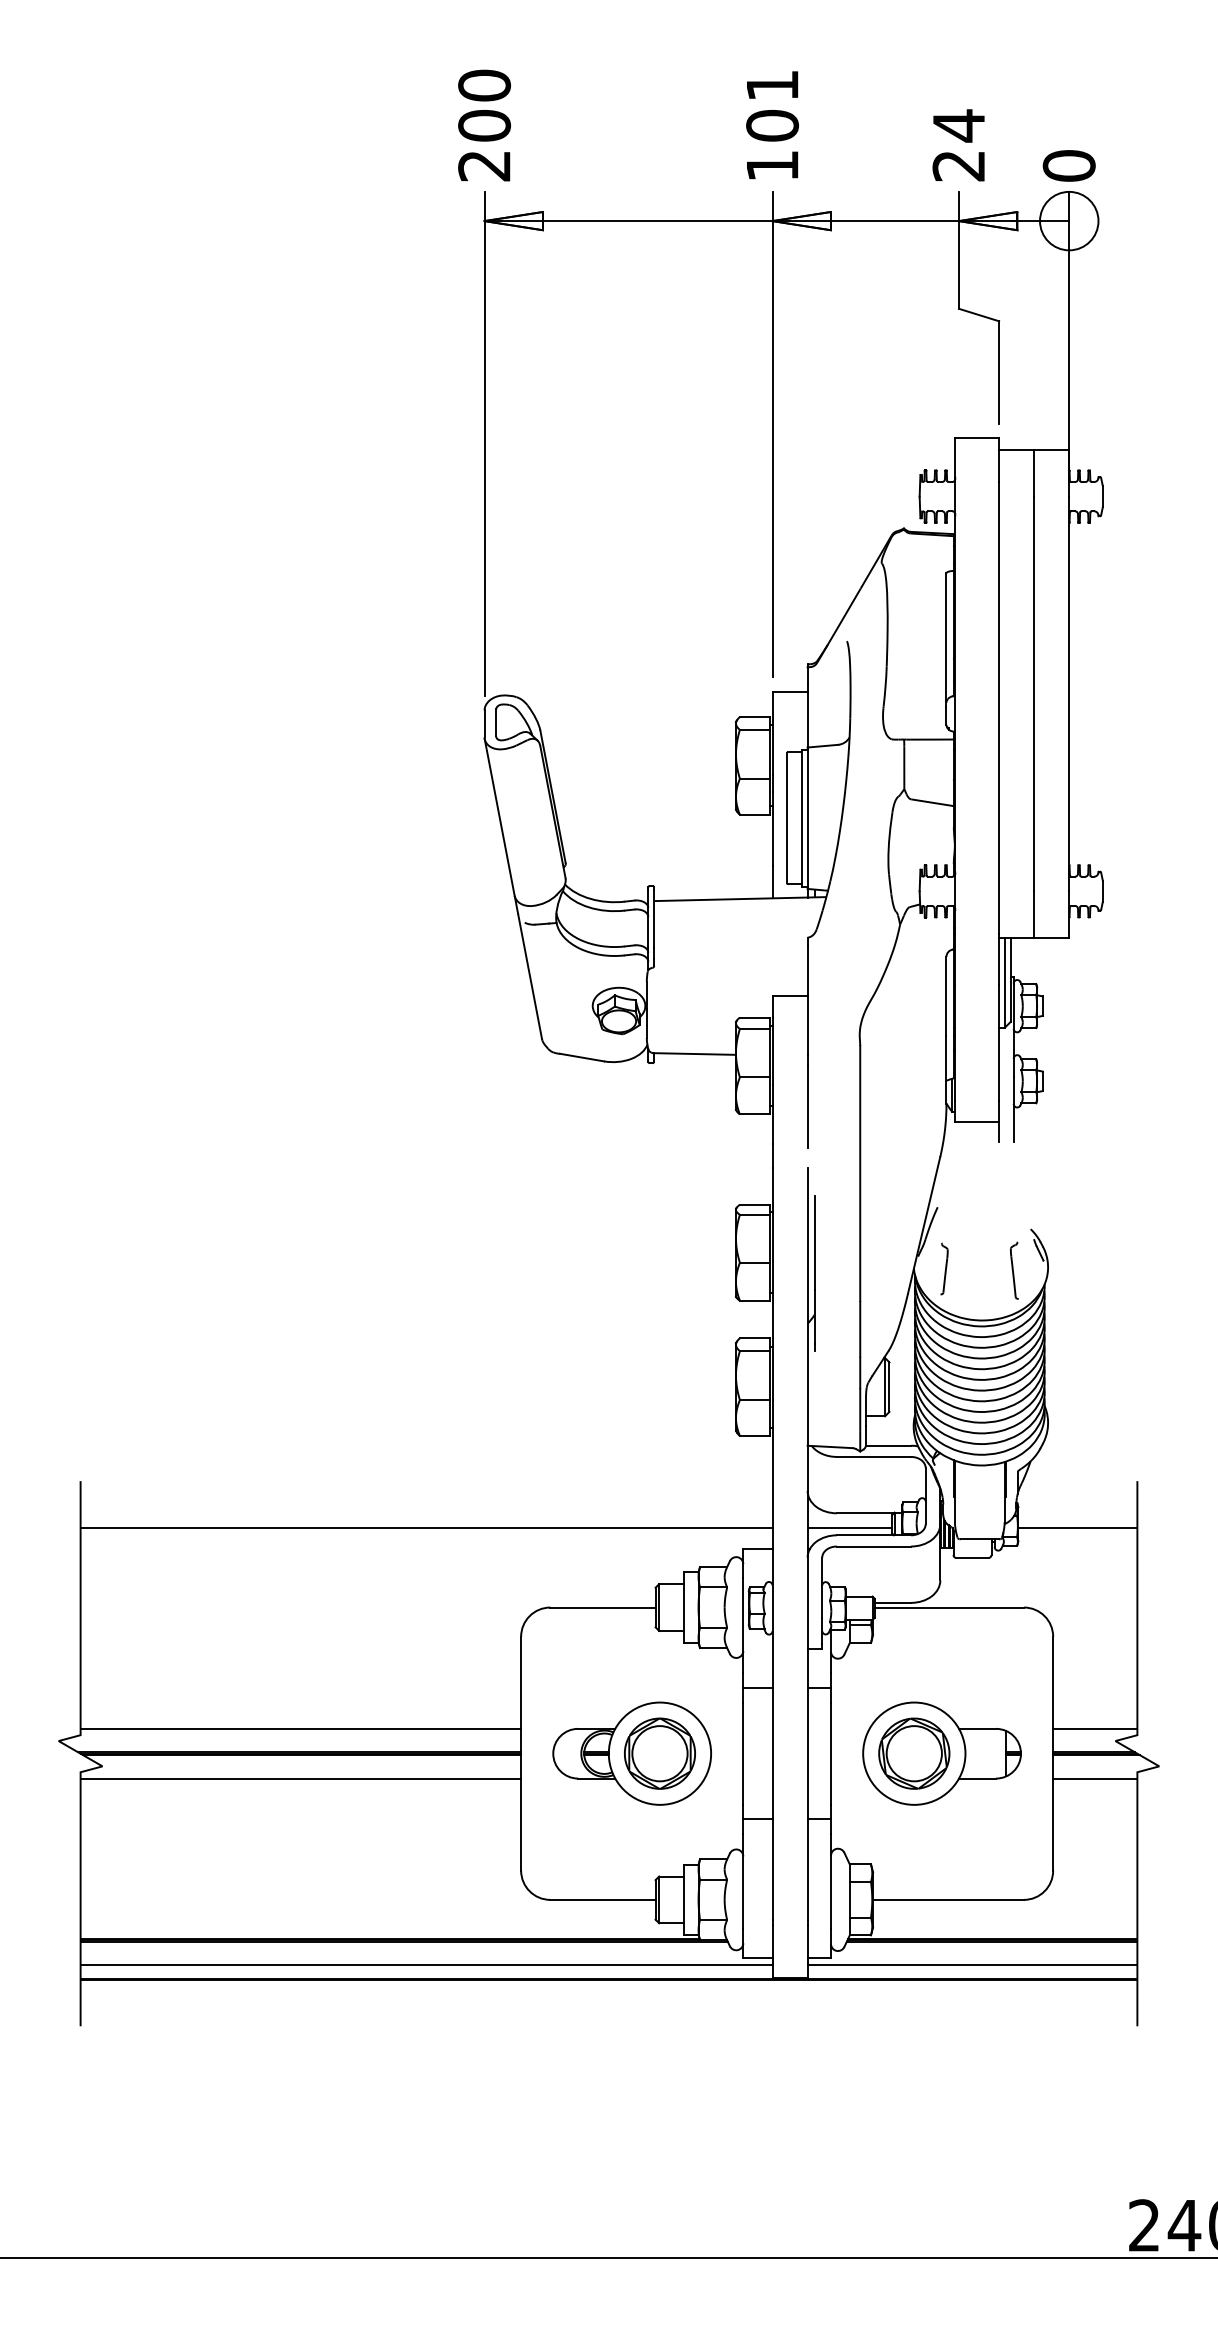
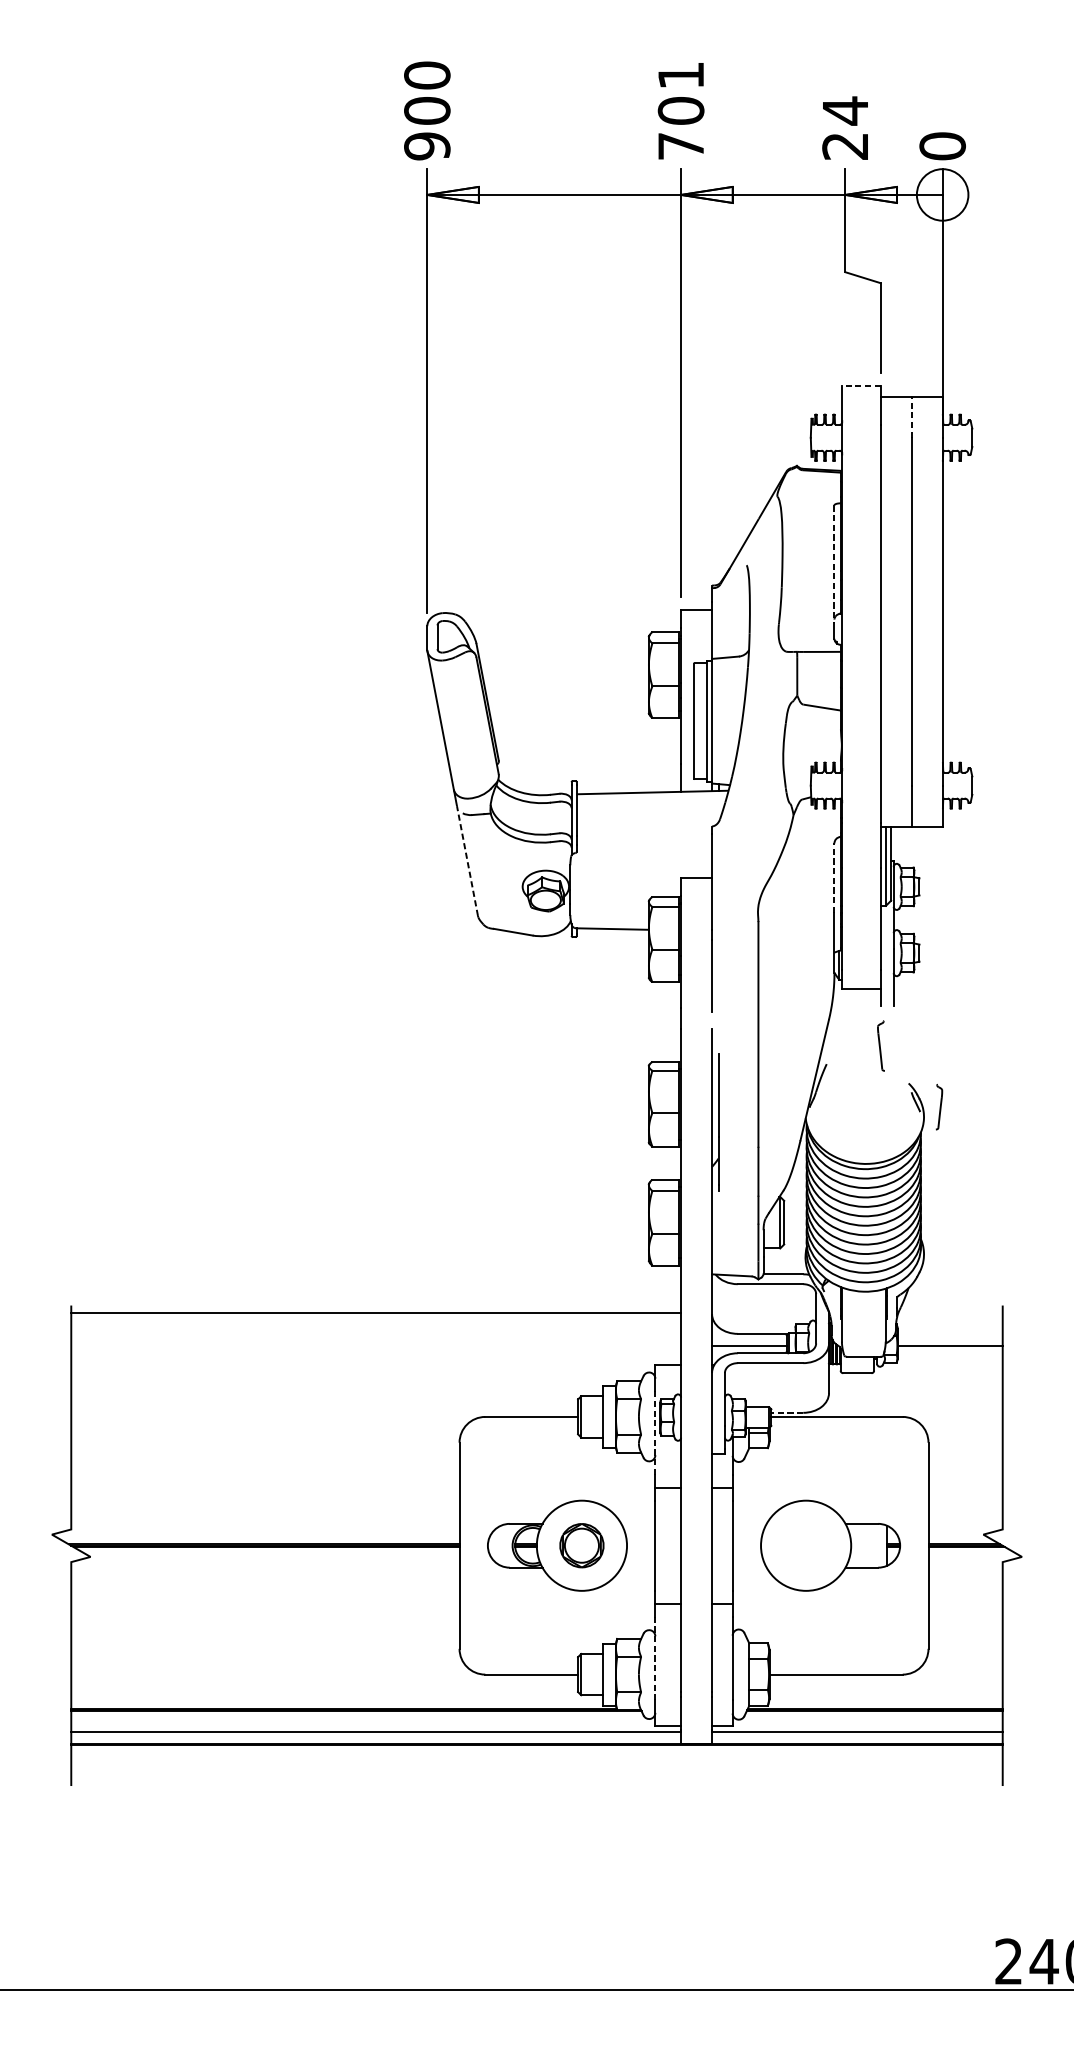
text: (484, 165) -> (427, 145), 200 -> 900
text: (772, 165) -> (681, 145), 101 -> 701
line: (977, 438) -> (861, 386), solid -> dashed
line: (1034, 472) -> (912, 416), solid -> dashed
line: (946, 640) -> (834, 564), solid -> dashed
line: (530, 976) -> (467, 860), solid -> dashed
line: (946, 996) -> (834, 878), solid -> dashed
part: (944, 1268) -> (939, 1106), moved
part: (1014, 1270) -> (881, 1045), moved
line: (426, 1527) -> (376, 1312), moved
line: (892, 1602) -> (786, 1412), solid -> dashed
line: (743, 1625) -> (655, 1432), solid -> dashed
line: (300, 1728) -> (265, 1523), removed
line: (1095, 1728) -> (965, 1523), removed
part: (659, 1753) -> (581, 1545), size x0.7
part: (914, 1753) -> (806, 1545), removed
line: (300, 1778) -> (265, 1567), removed
line: (1095, 1778) -> (965, 1567), removed
line: (743, 1881) -> (655, 1658), solid -> dashed

